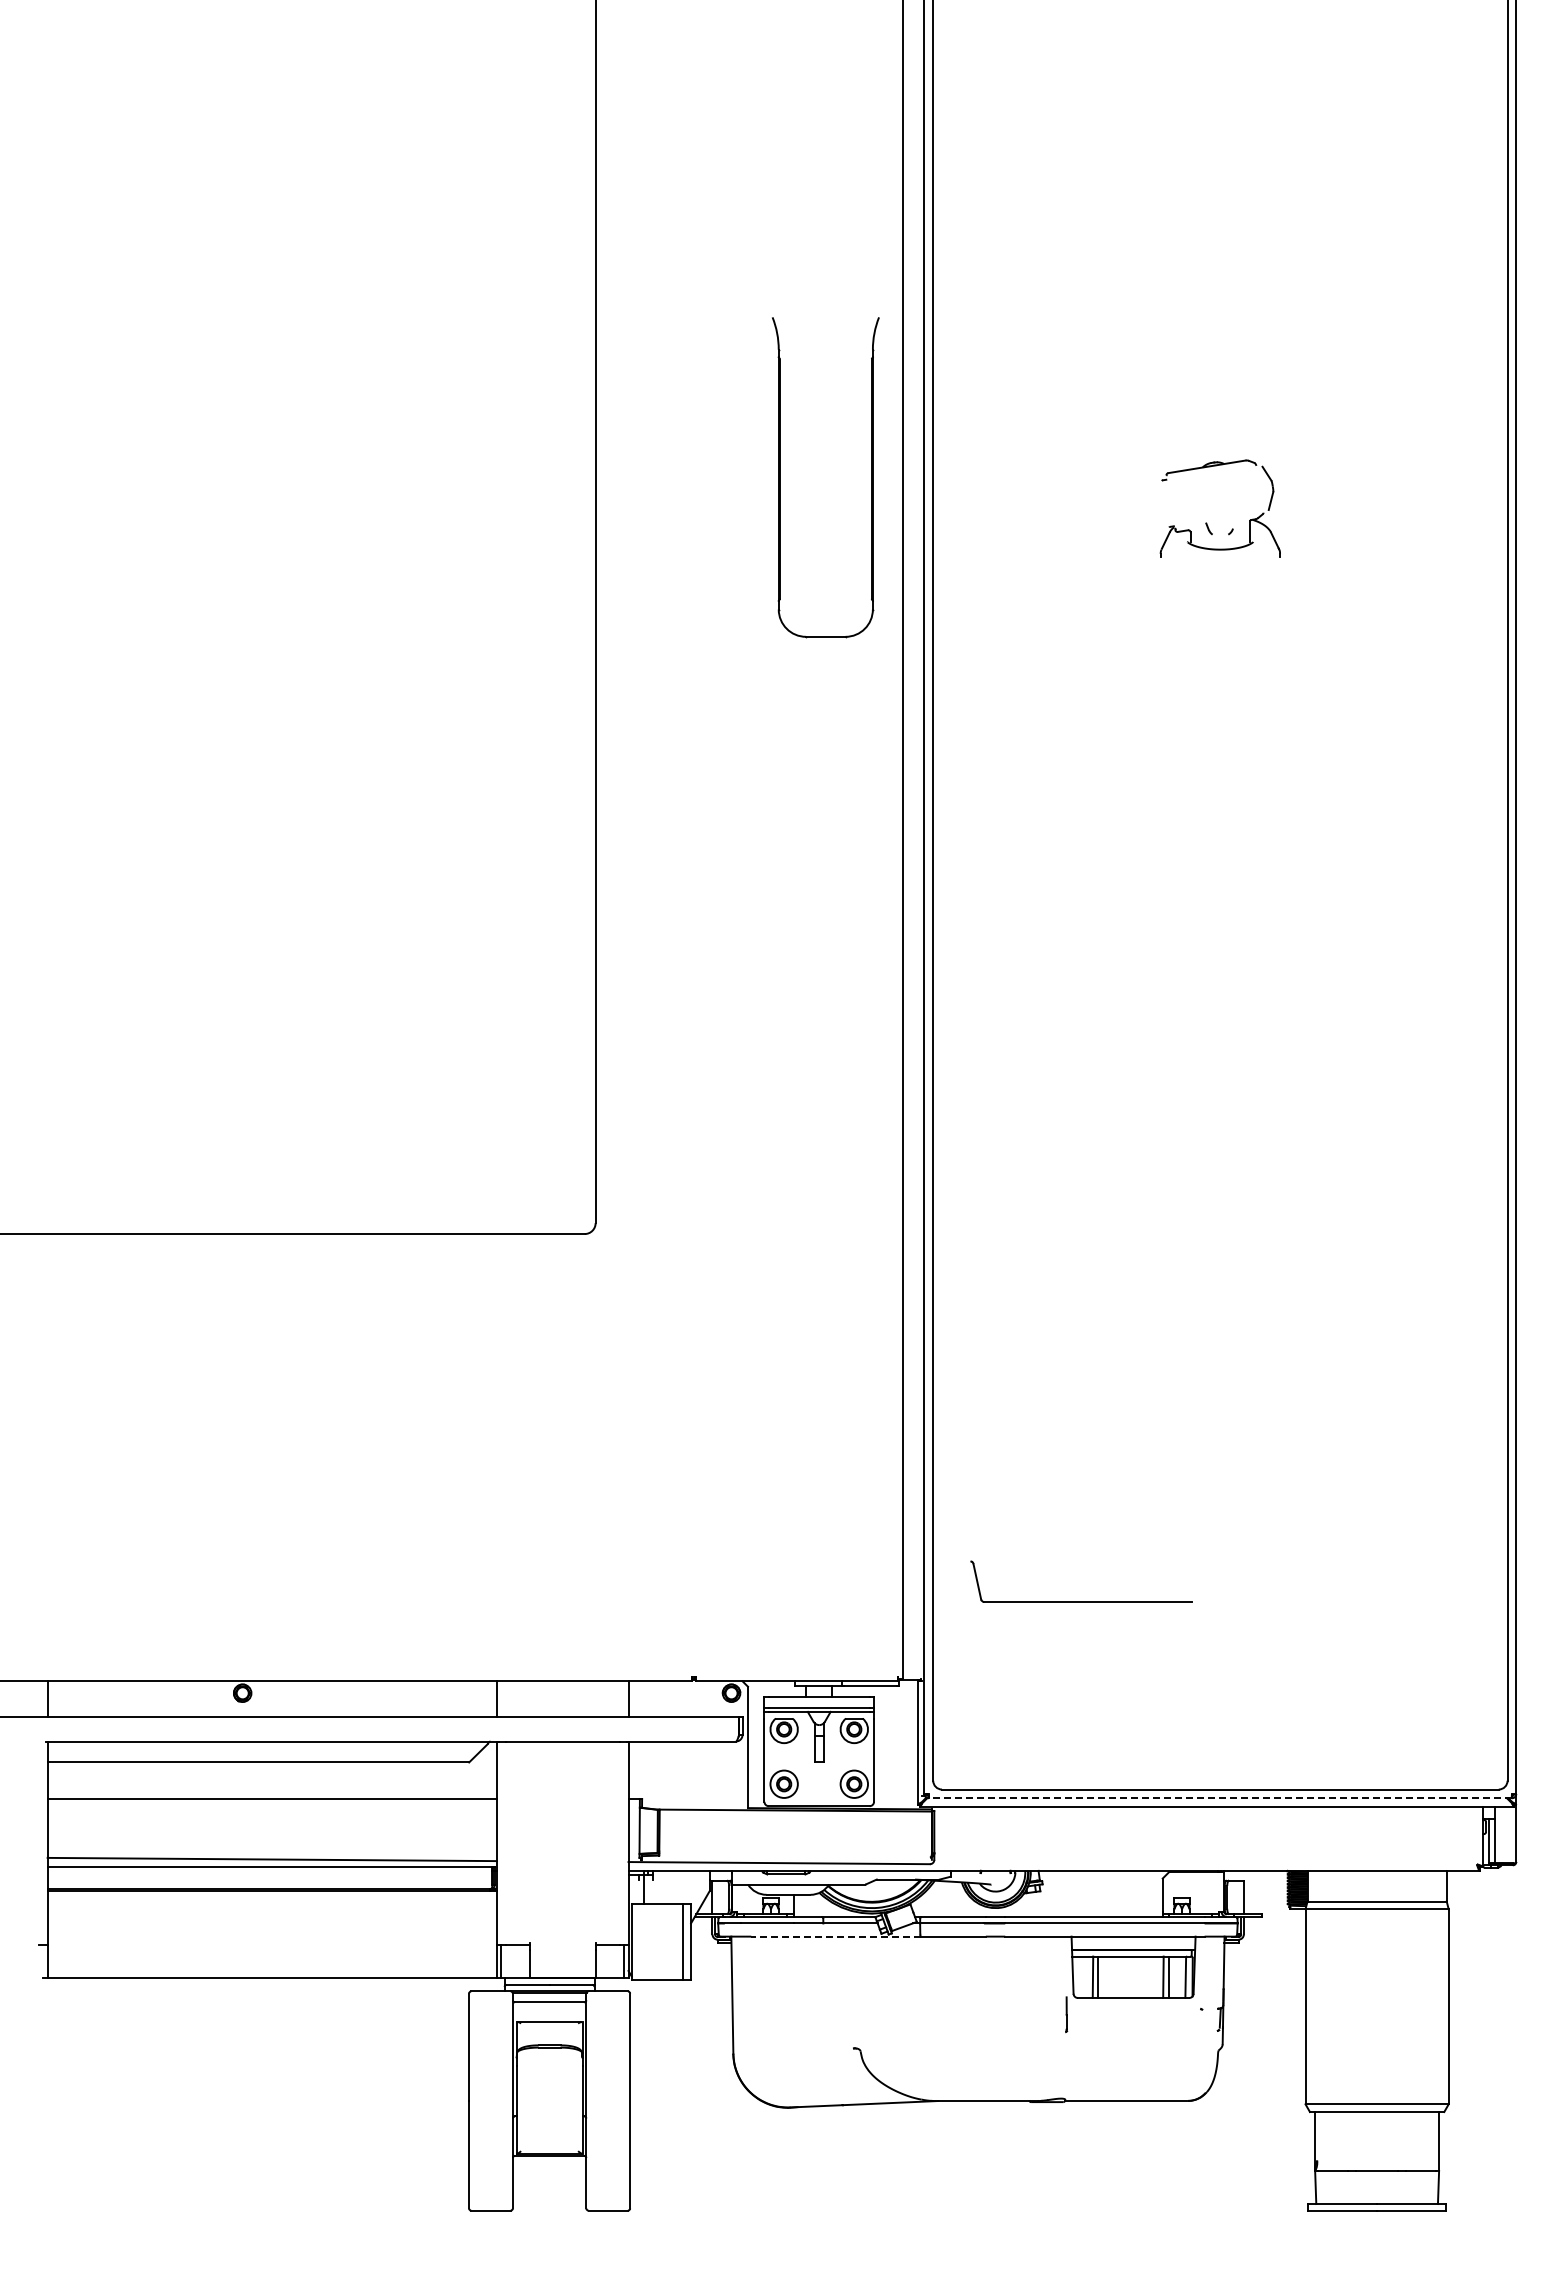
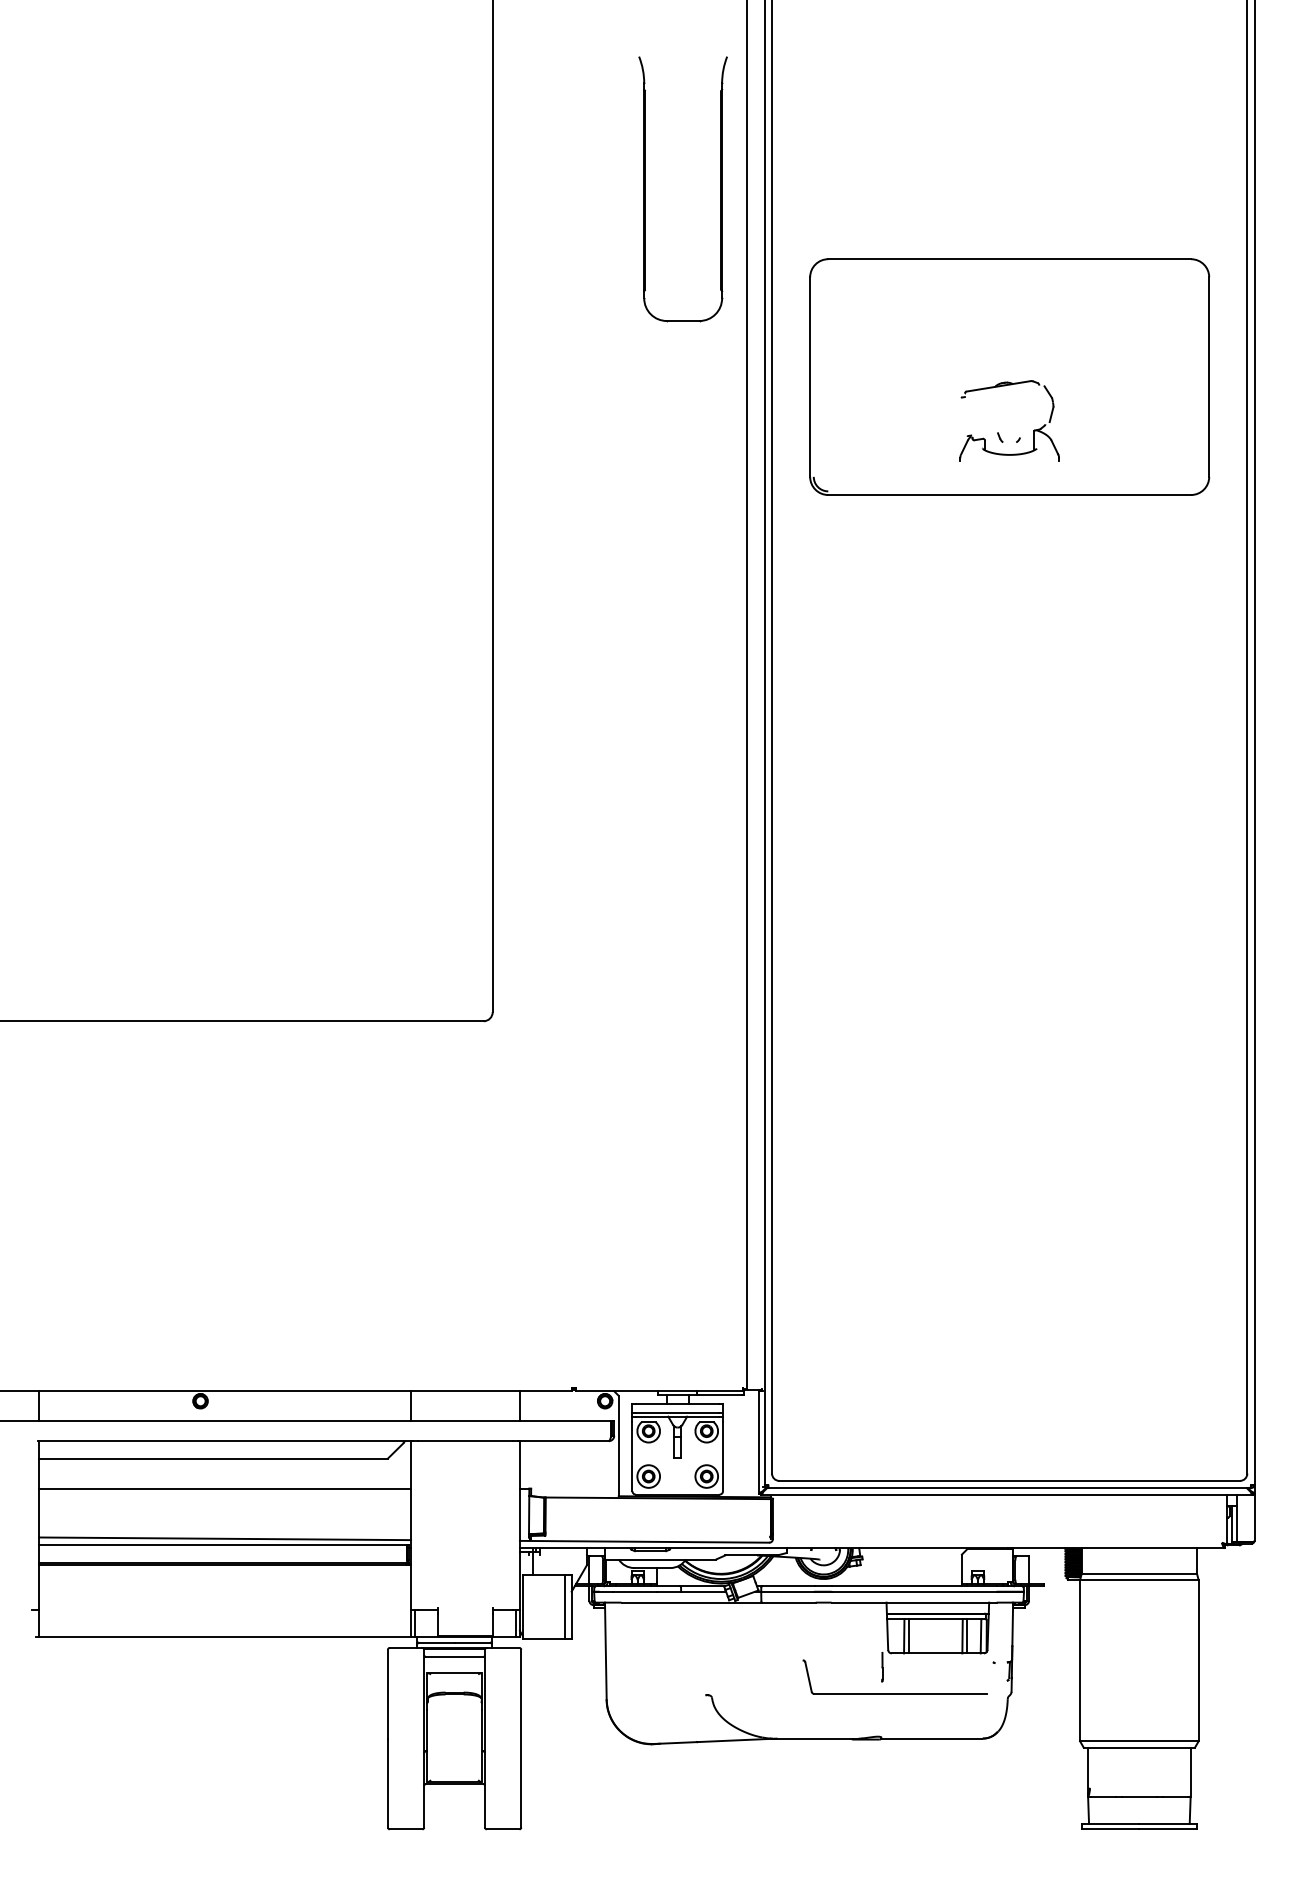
part: (1220, 455) -> (1009, 376), added
part: (780, 477) -> (645, 189), moved
part: (1081, 1601) -> (894, 1693), moved
line: (1219, 1798) -> (1008, 1488), dashed -> solid
line: (836, 1936) -> (692, 1602), dashed -> solid

